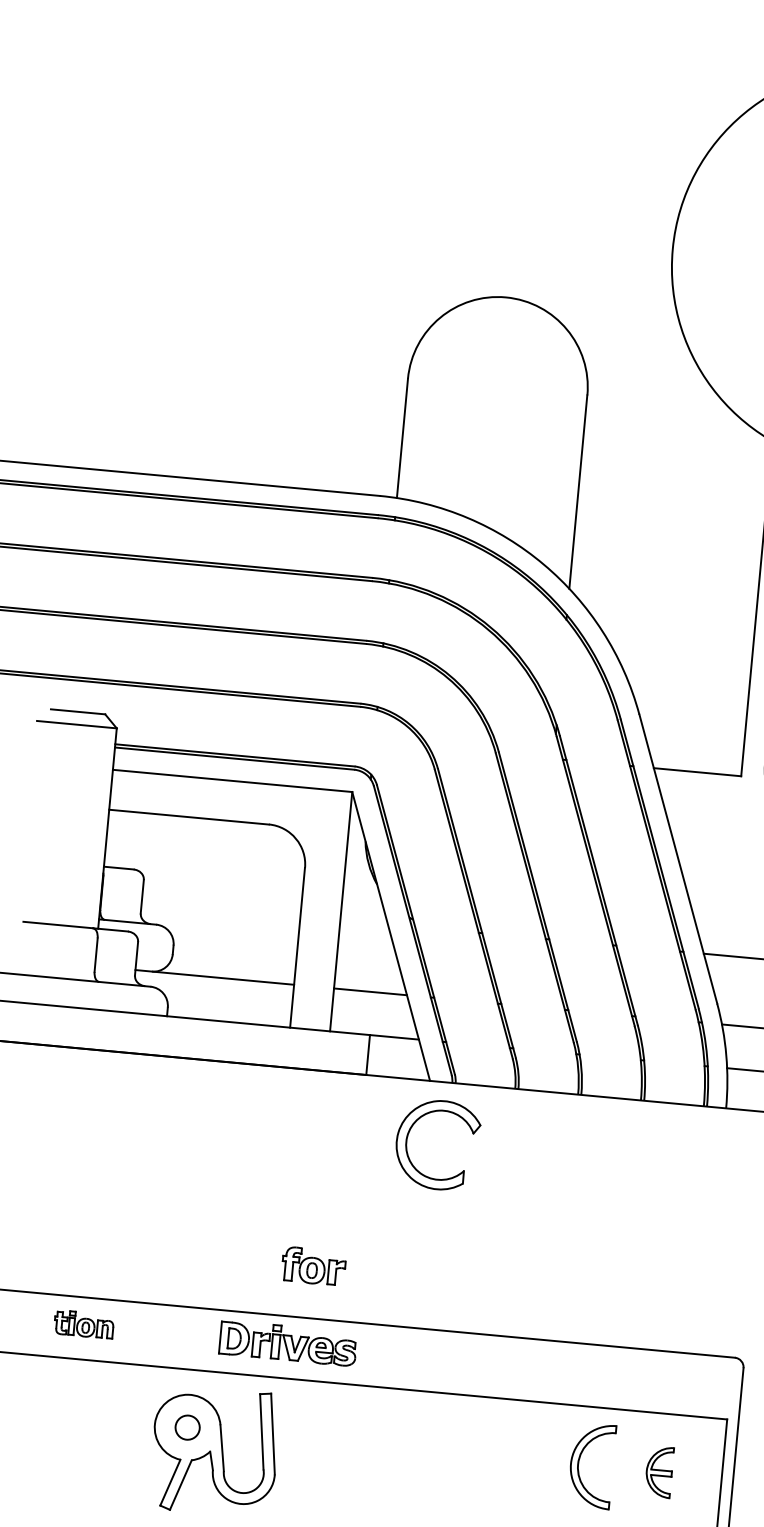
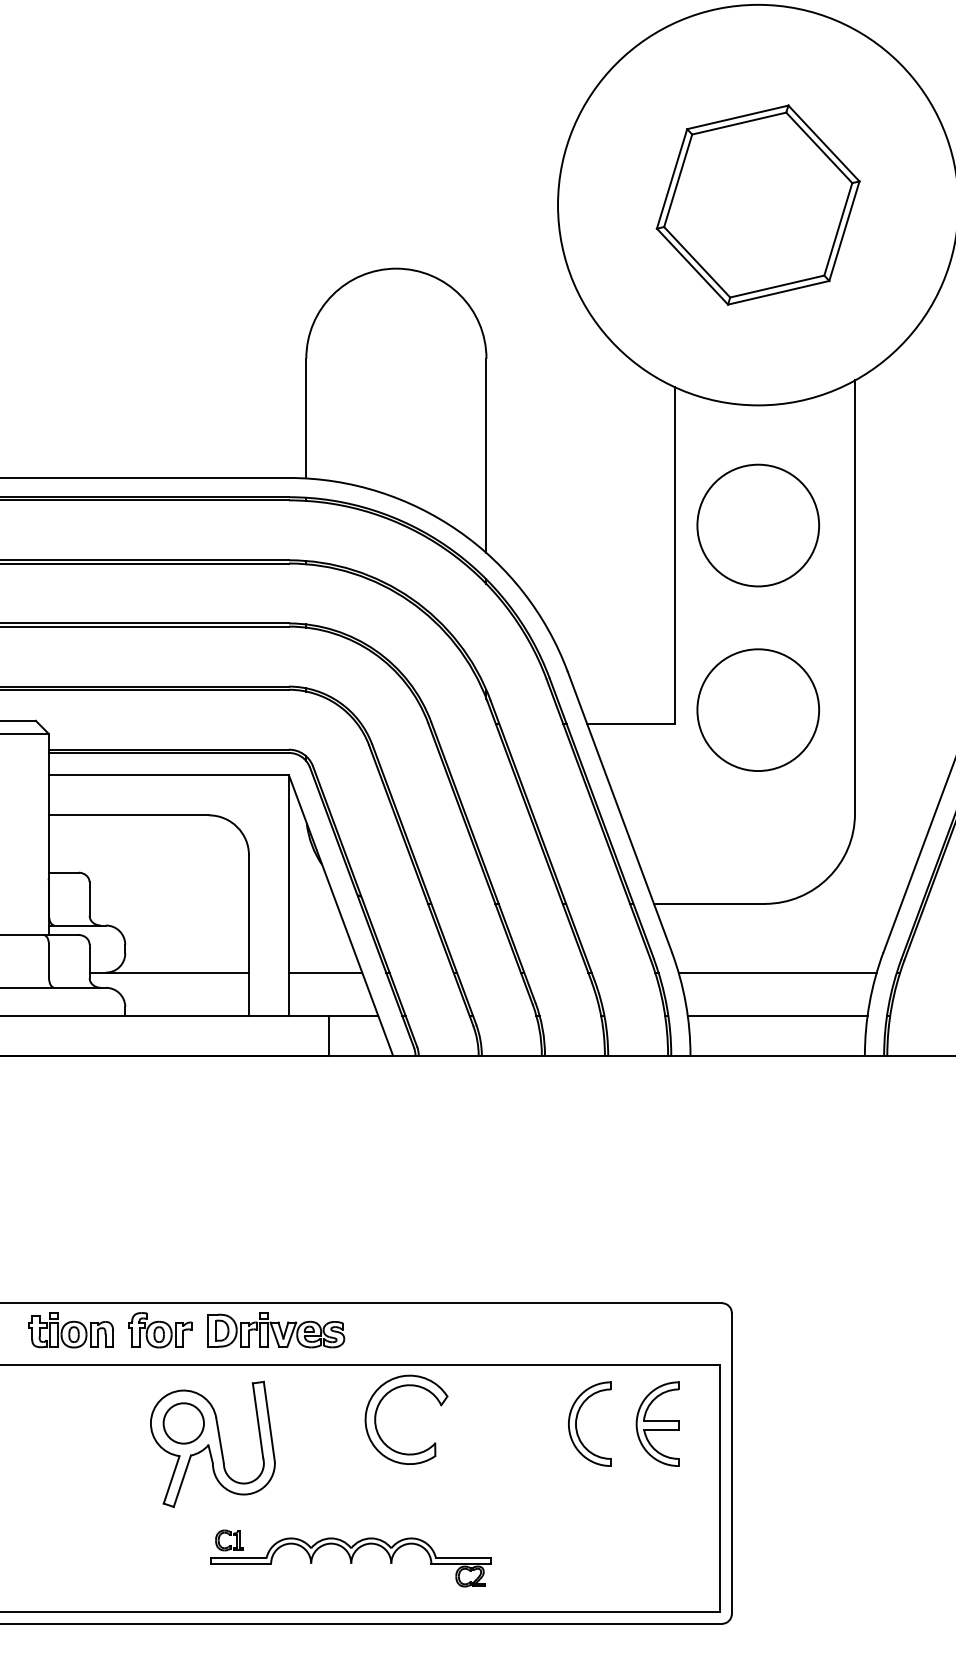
part: (407, 1141) -> (376, 1419), moved
part: (313, 1266) -> (160, 1330), moved
part: (83, 1324) -> (70, 1330), size x1.43
circle: (187, 1427) -> (183, 1423), size x1.67
part: (659, 1471) -> (657, 1423), size x1.67

